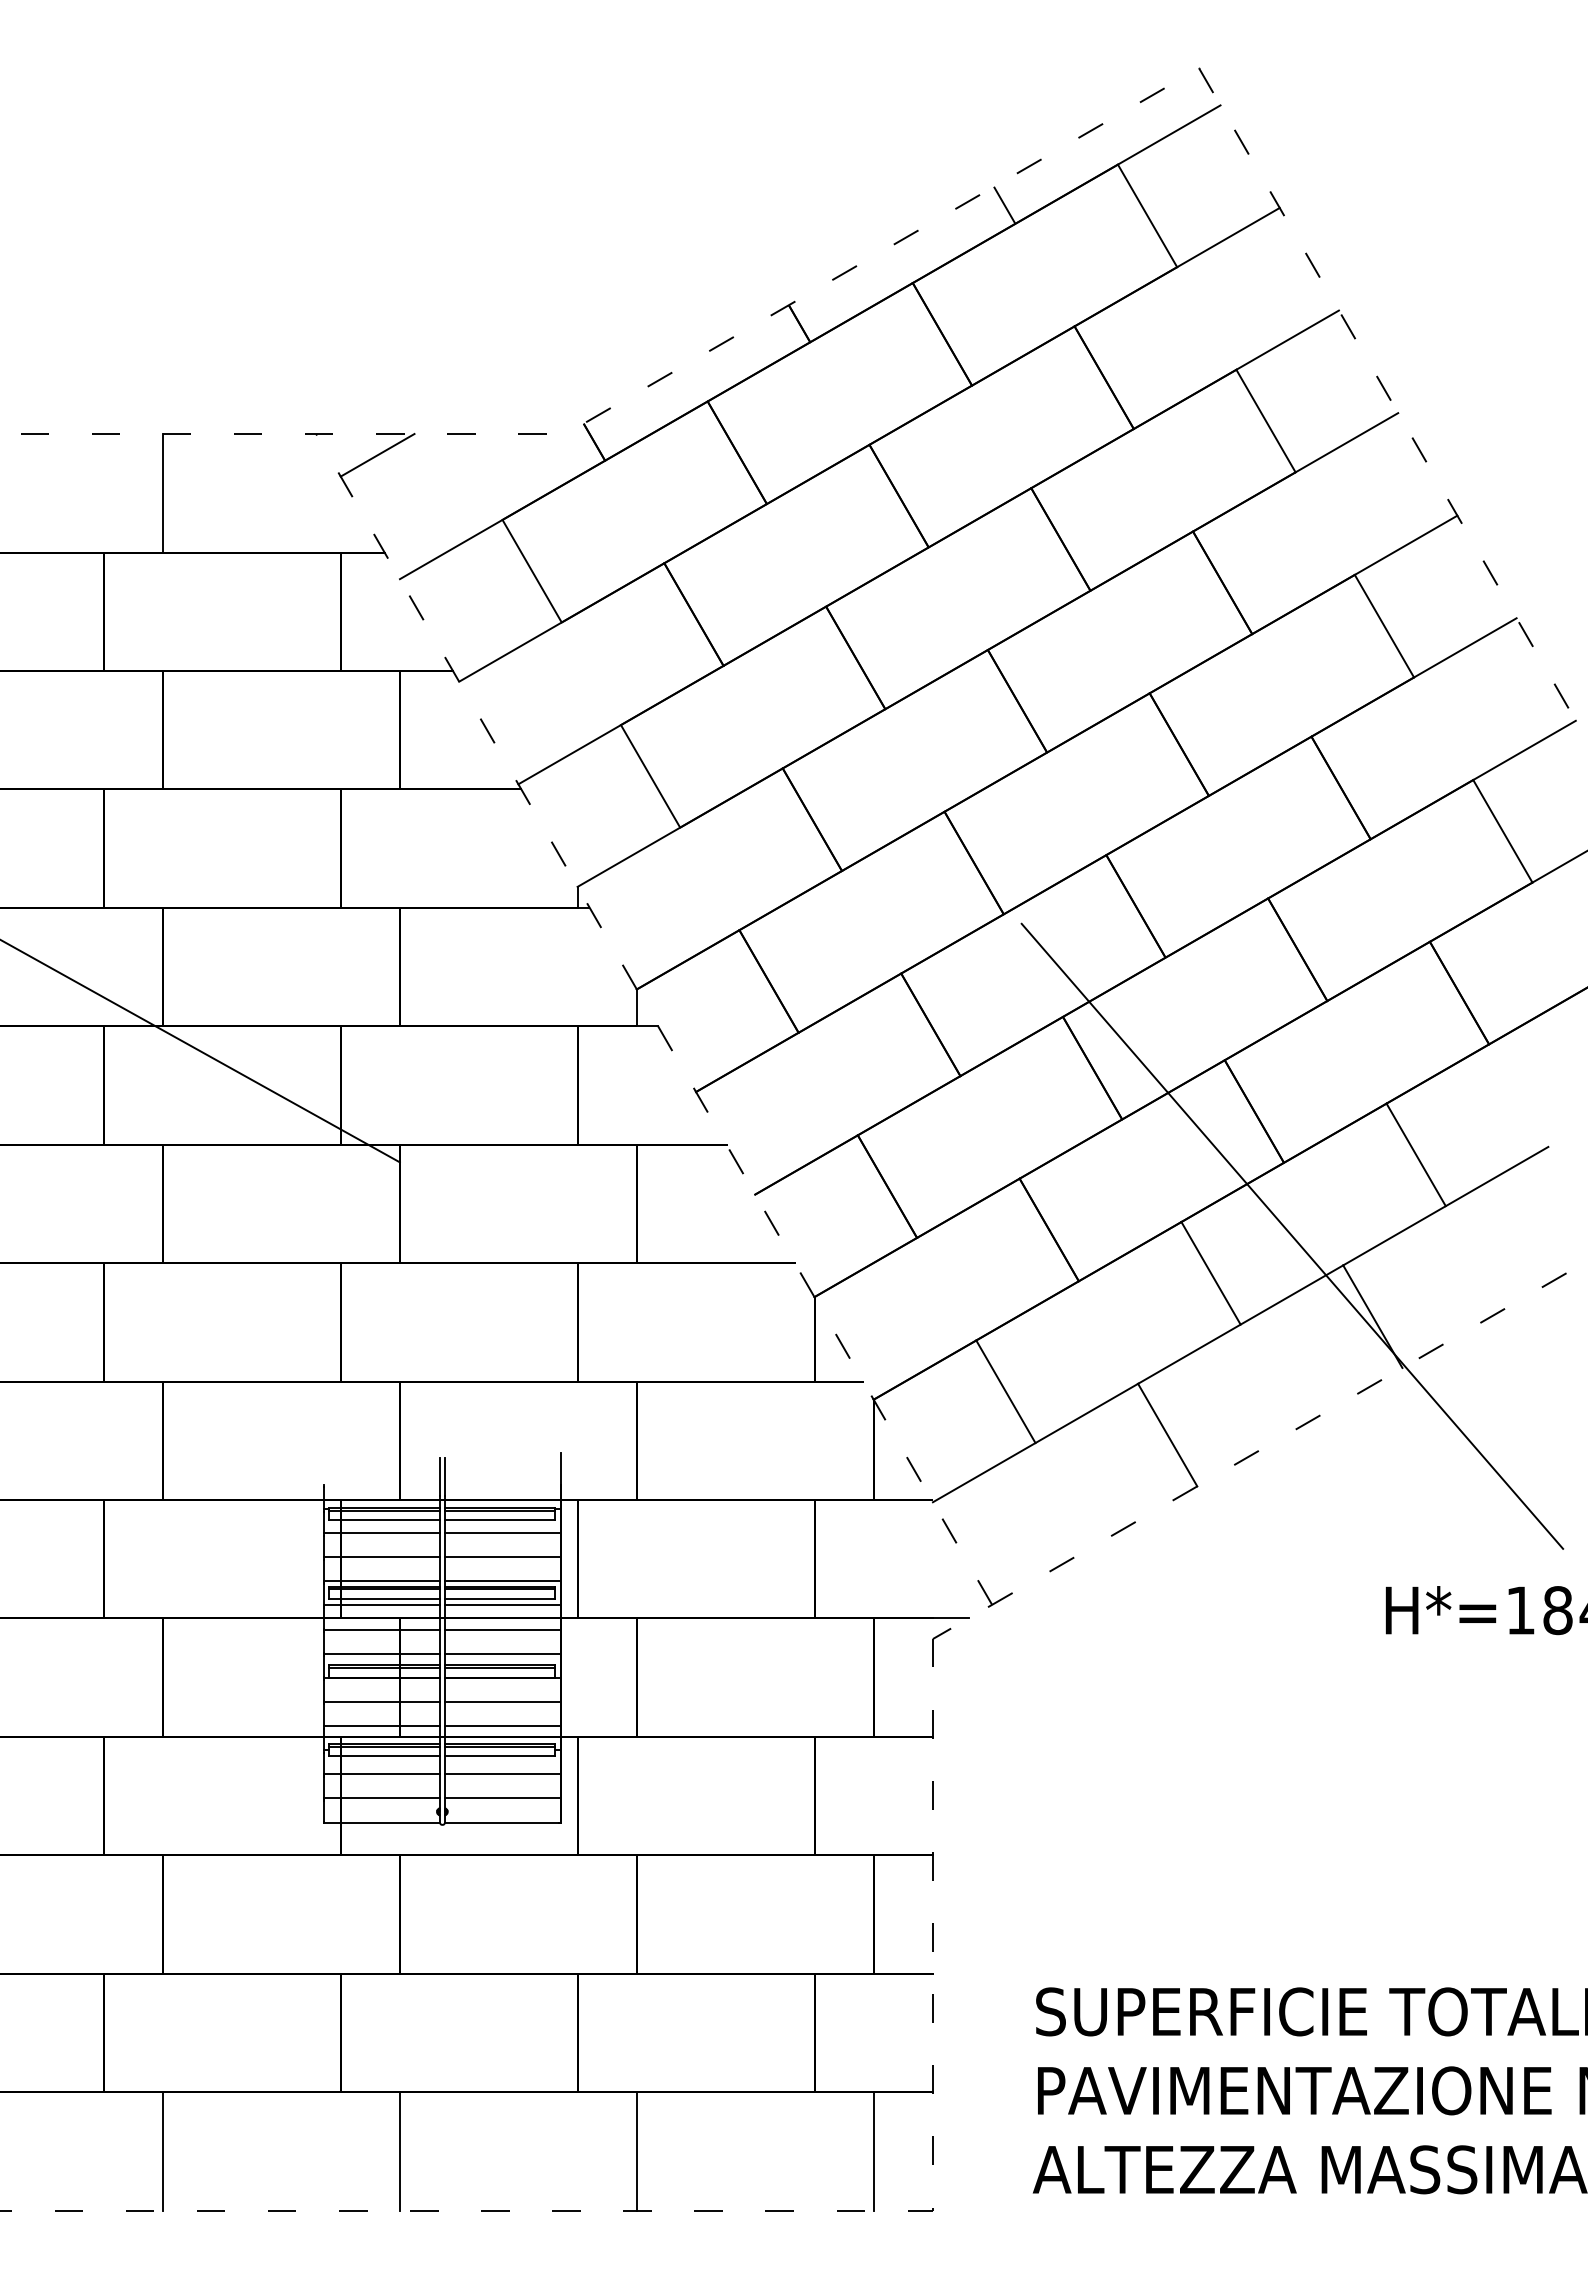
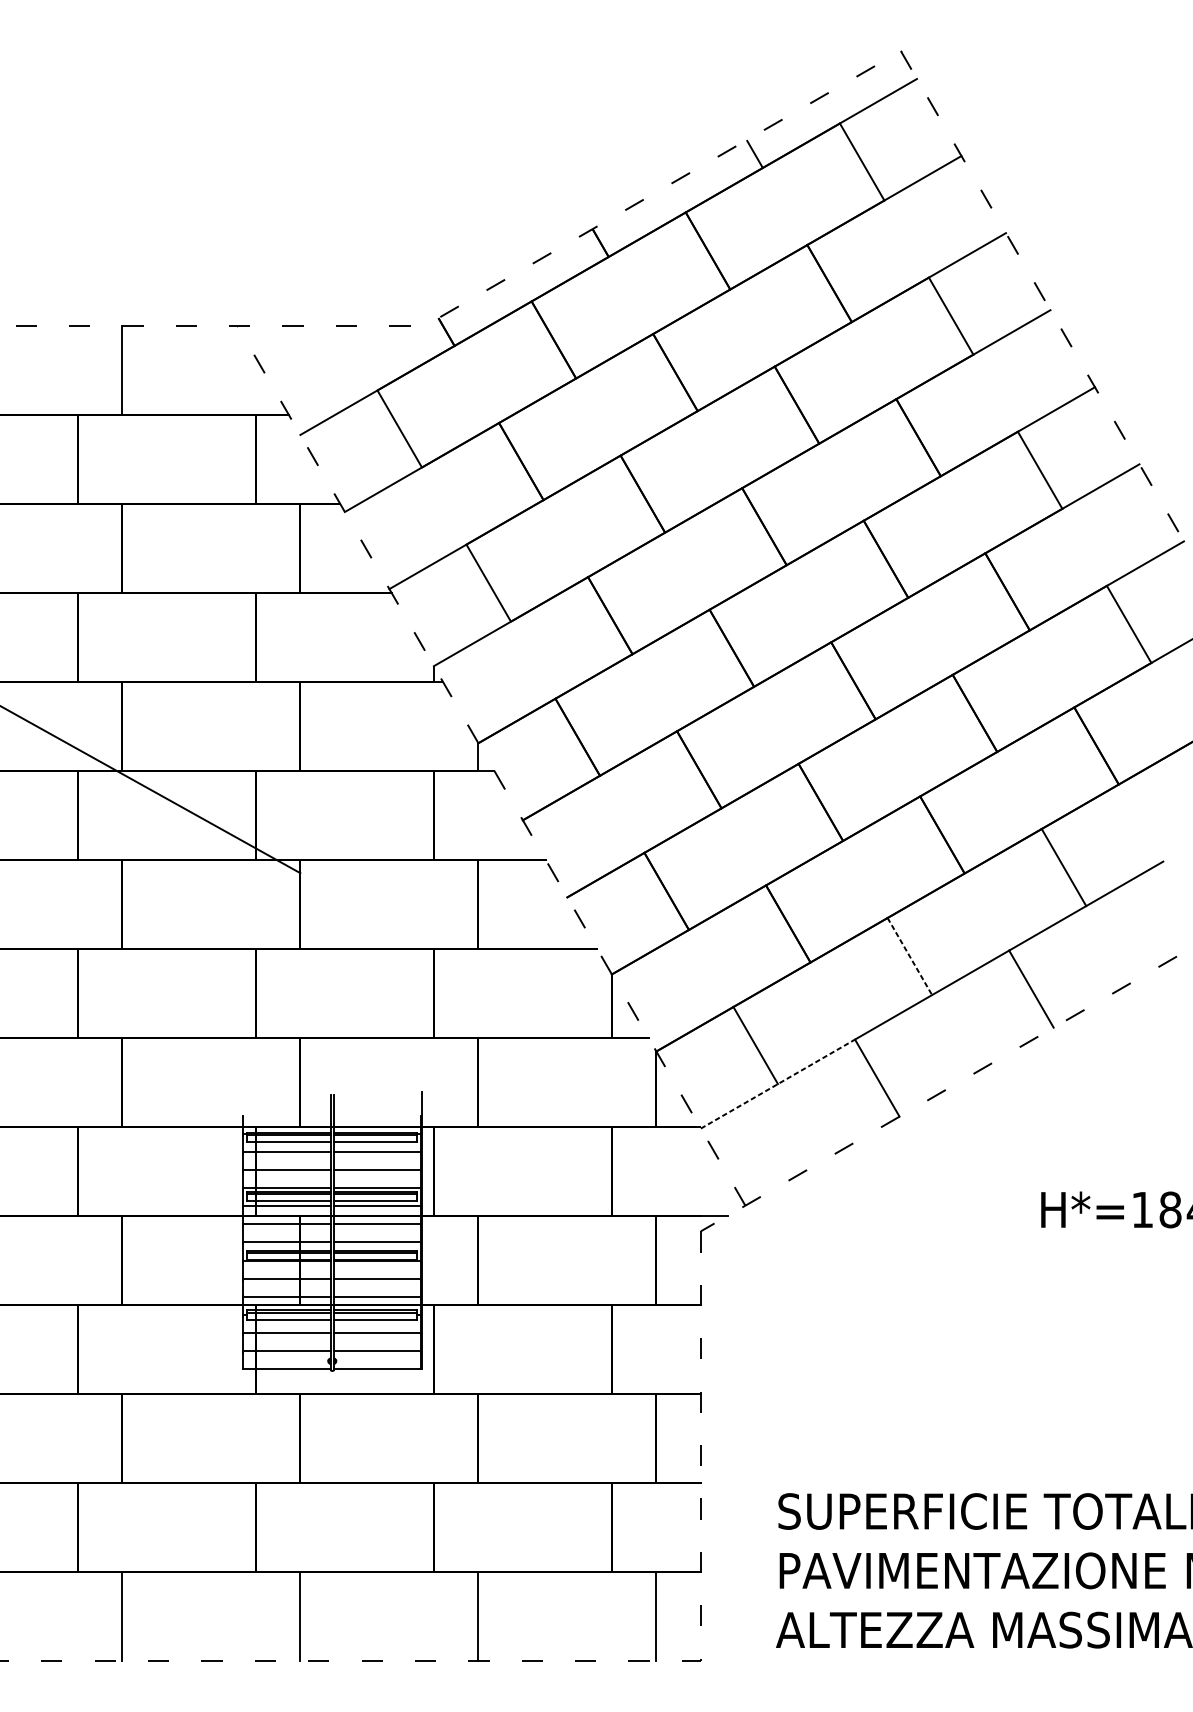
line: (377, 455) -> (283, 342), removed
line: (1292, 1235) -> (971, 928), removed
line: (1211, 1273) -> (910, 956), solid -> dashed
line: (1035, 1442) -> (777, 1083), solid -> dashed

